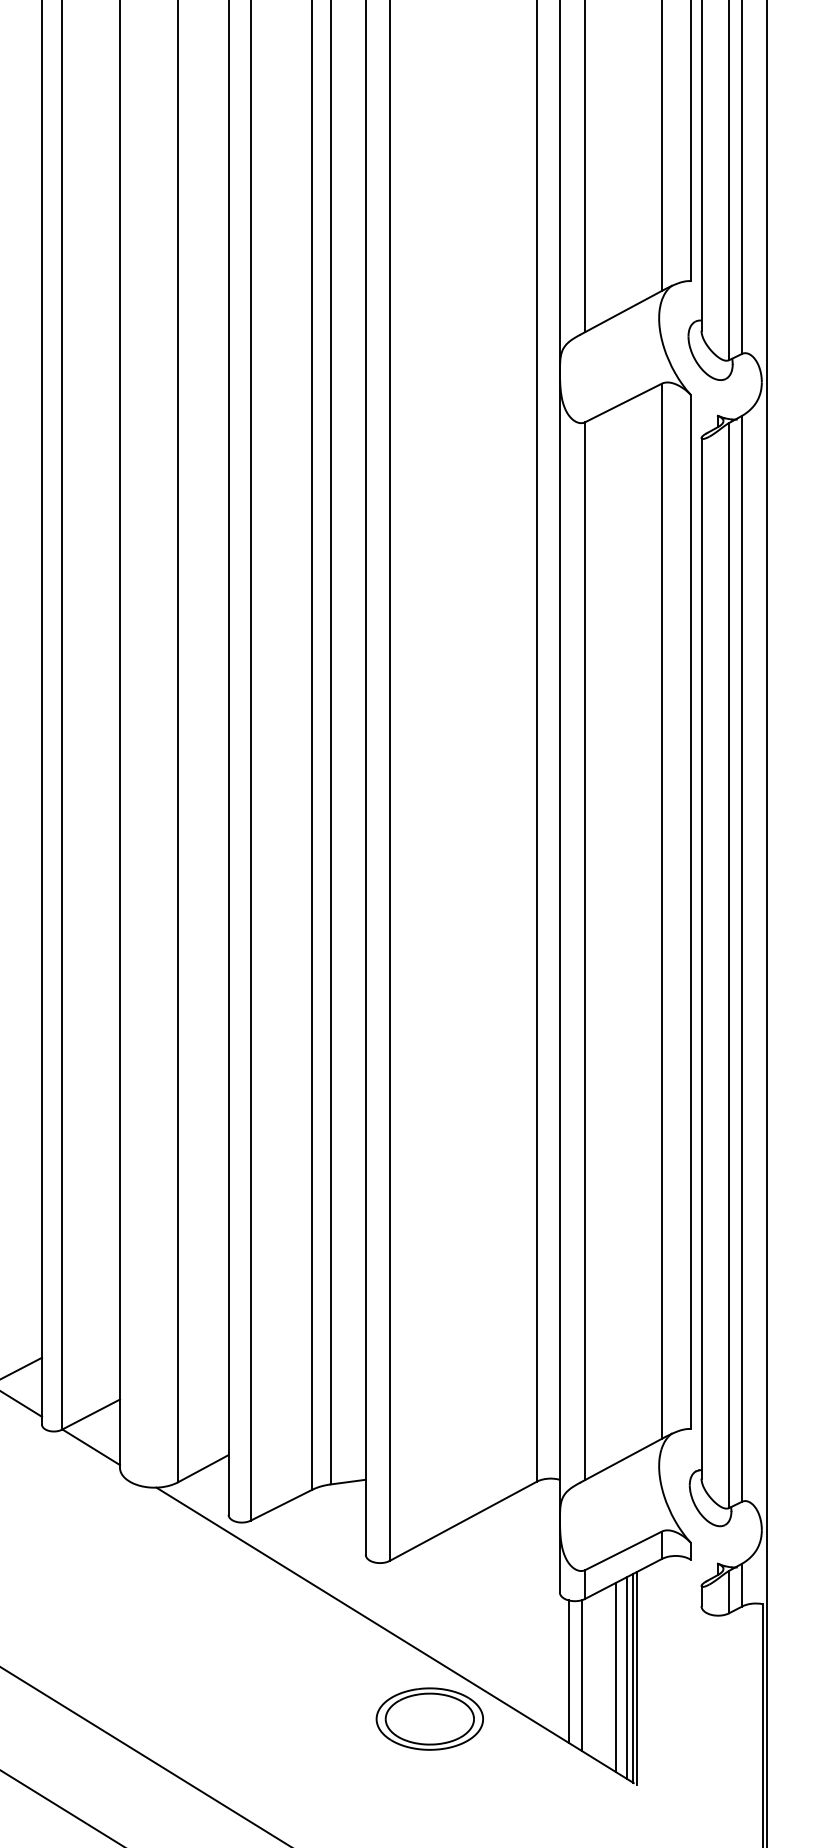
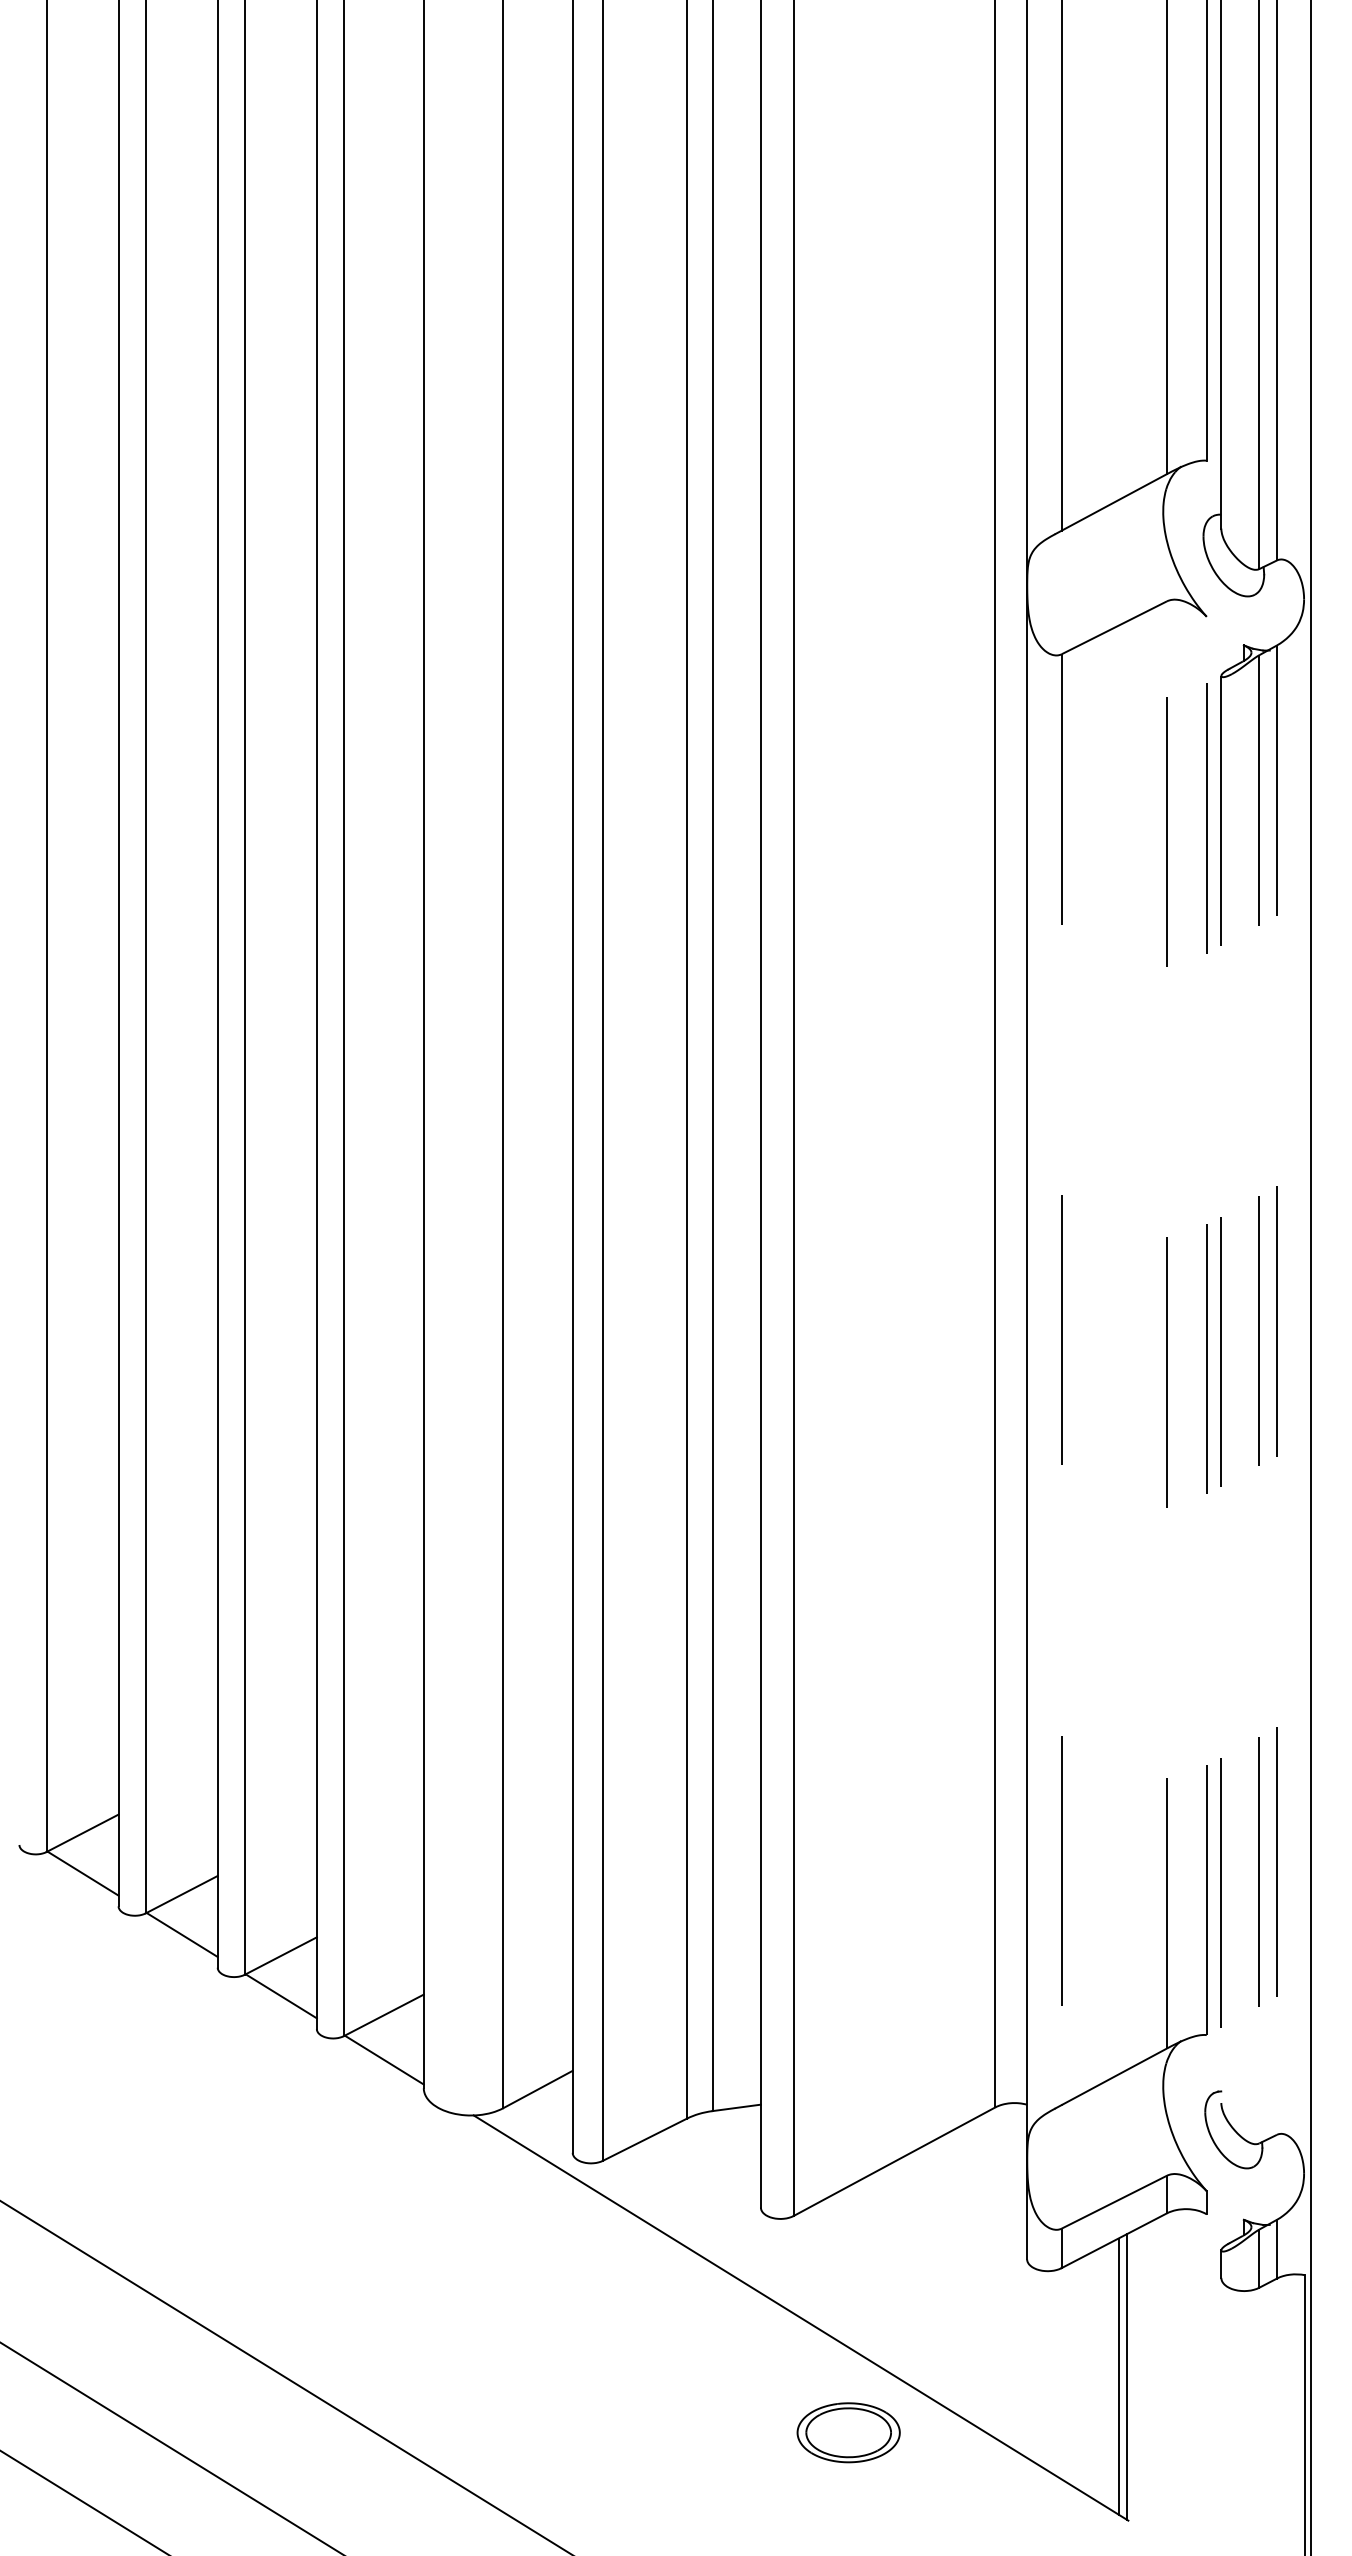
line: (661, 910) -> (1166, 1324), solid -> dashed
line: (690, 911) -> (1206, 1325), solid -> dashed
line: (584, 951) -> (1061, 1380), solid -> dashed
line: (701, 958) -> (1221, 1389), solid -> dashed
line: (741, 959) -> (1276, 1390), solid -> dashed
line: (729, 965) -> (1259, 1399), solid -> dashed
line: (568, 1671) -> (1039, 2367), removed
line: (582, 1675) -> (1057, 2372), removed
line: (616, 1677) -> (1104, 2375), removed
line: (636, 1678) -> (1132, 2377), removed
part: (429, 1718) -> (848, 2432), size x0.7

